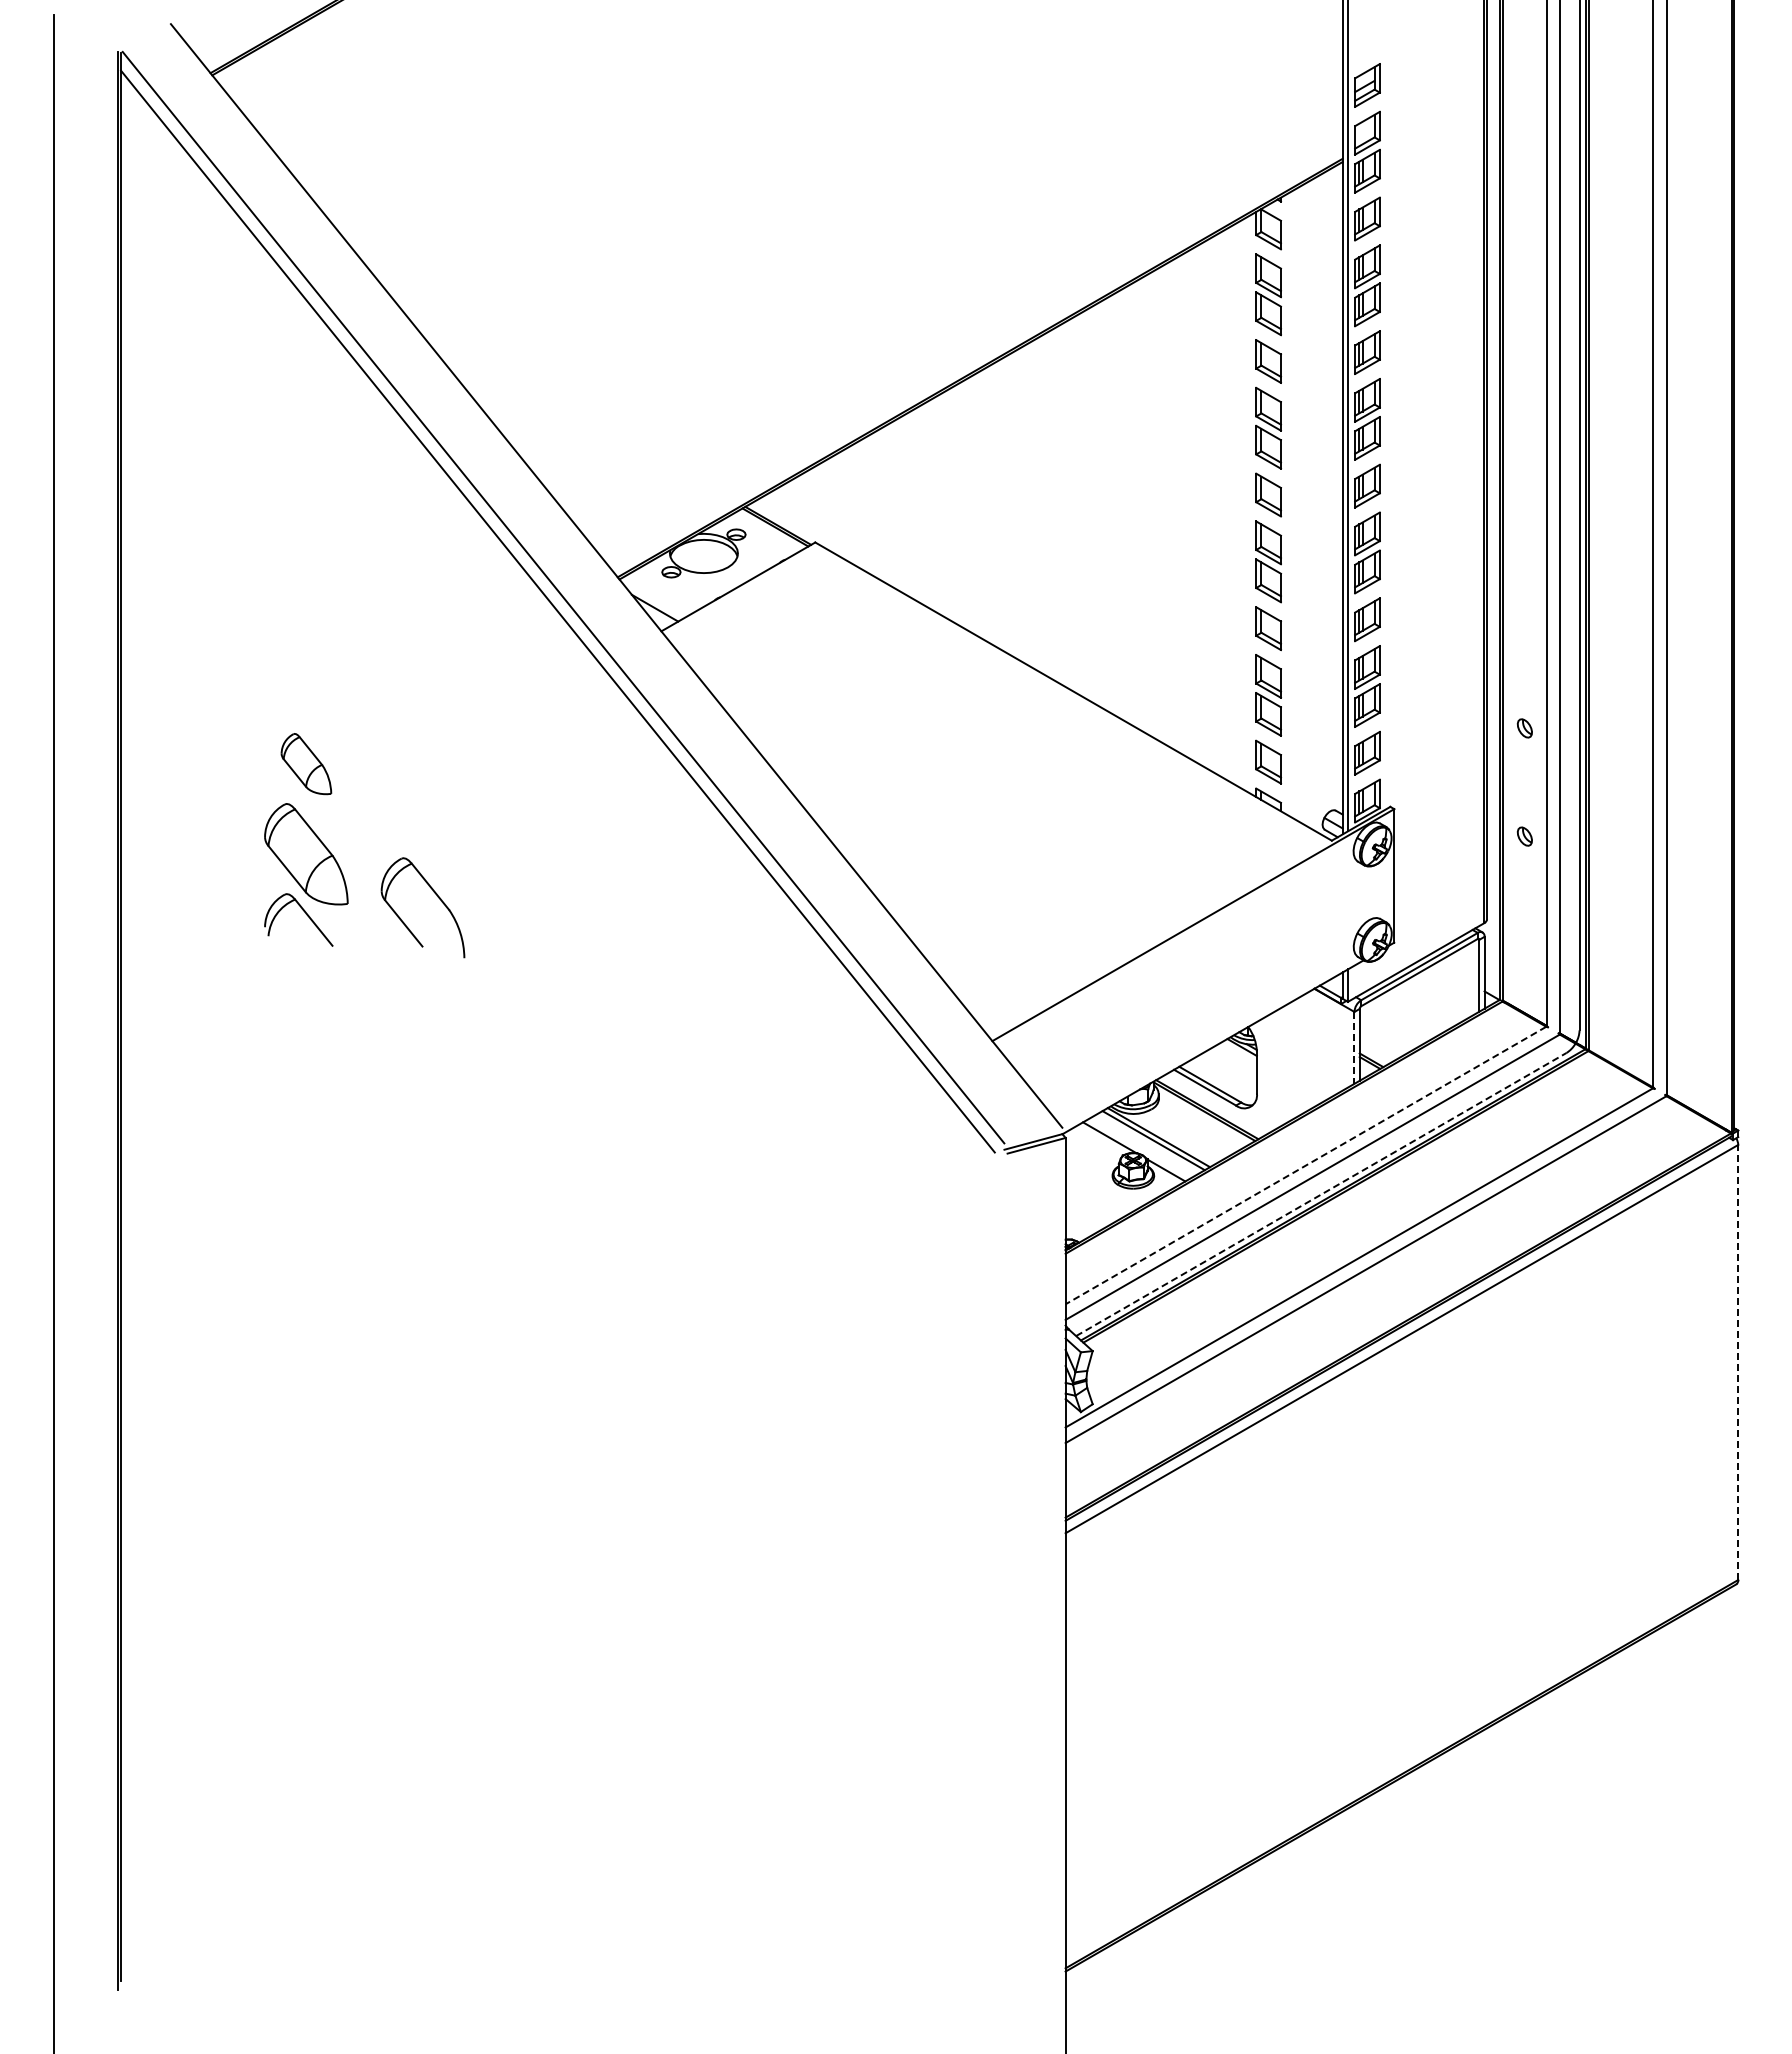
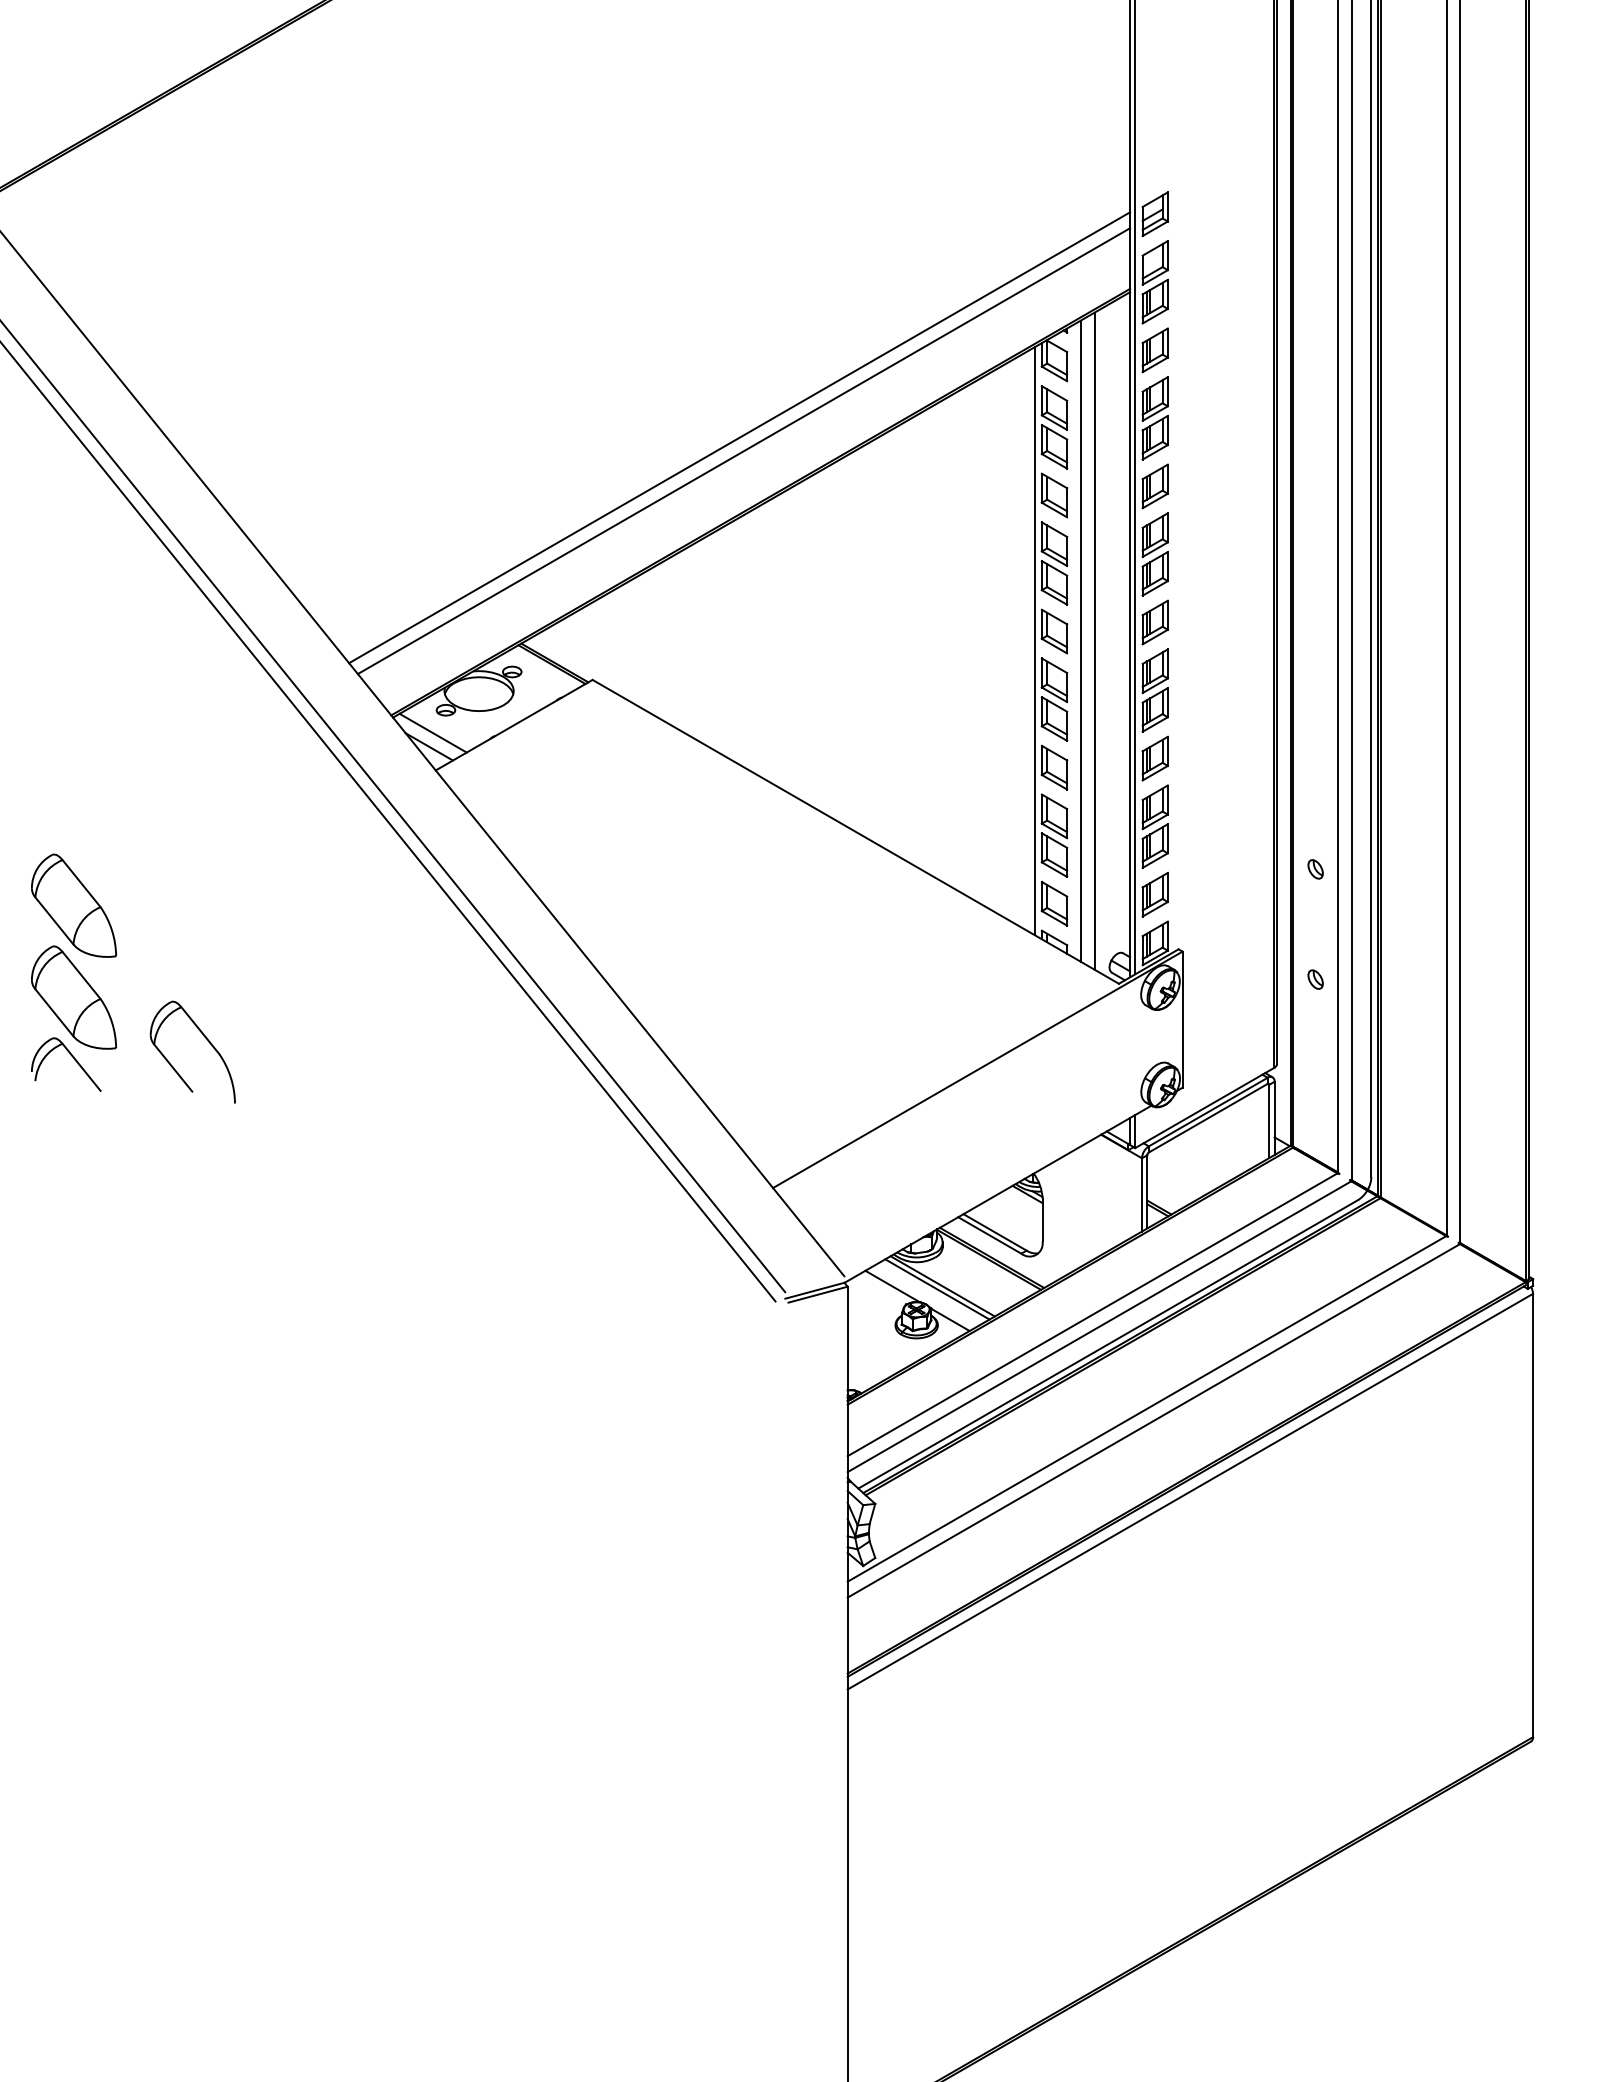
line: (959, 304) -> (739, 437), added
line: (963, 317) -> (743, 450), added
line: (1249, 504) -> (1035, 641), added
line: (1294, 504) -> (1080, 641), added
line: (1307, 504) -> (1094, 641), added
line: (658, 594) -> (432, 732), added
part: (306, 763) -> (74, 905), size x1.67
line: (1354, 1047) -> (1142, 1194), dashed -> solid
line: (1305, 1165) -> (1092, 1314), dashed -> solid
line: (1321, 1194) -> (1108, 1344), dashed -> solid
line: (1738, 1362) -> (1533, 1515), dashed -> solid

